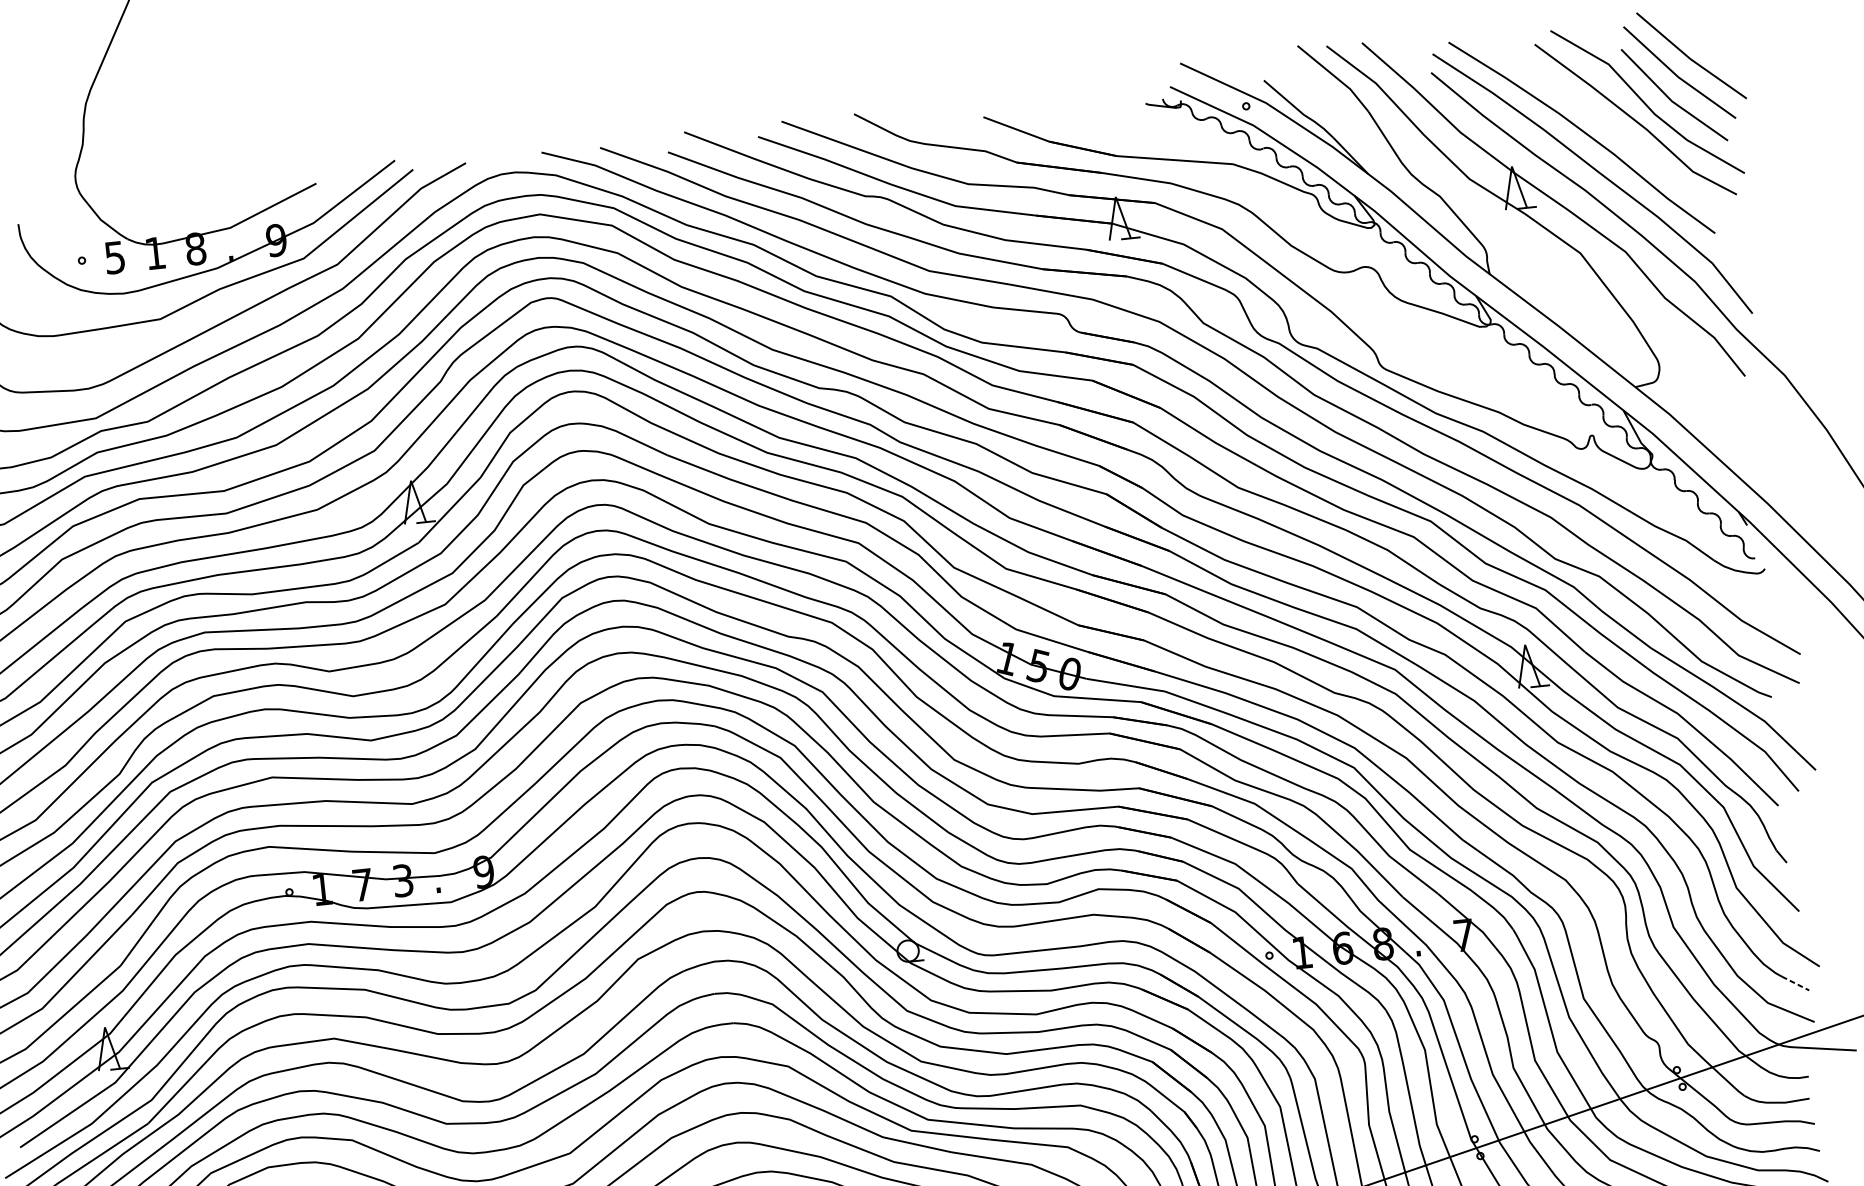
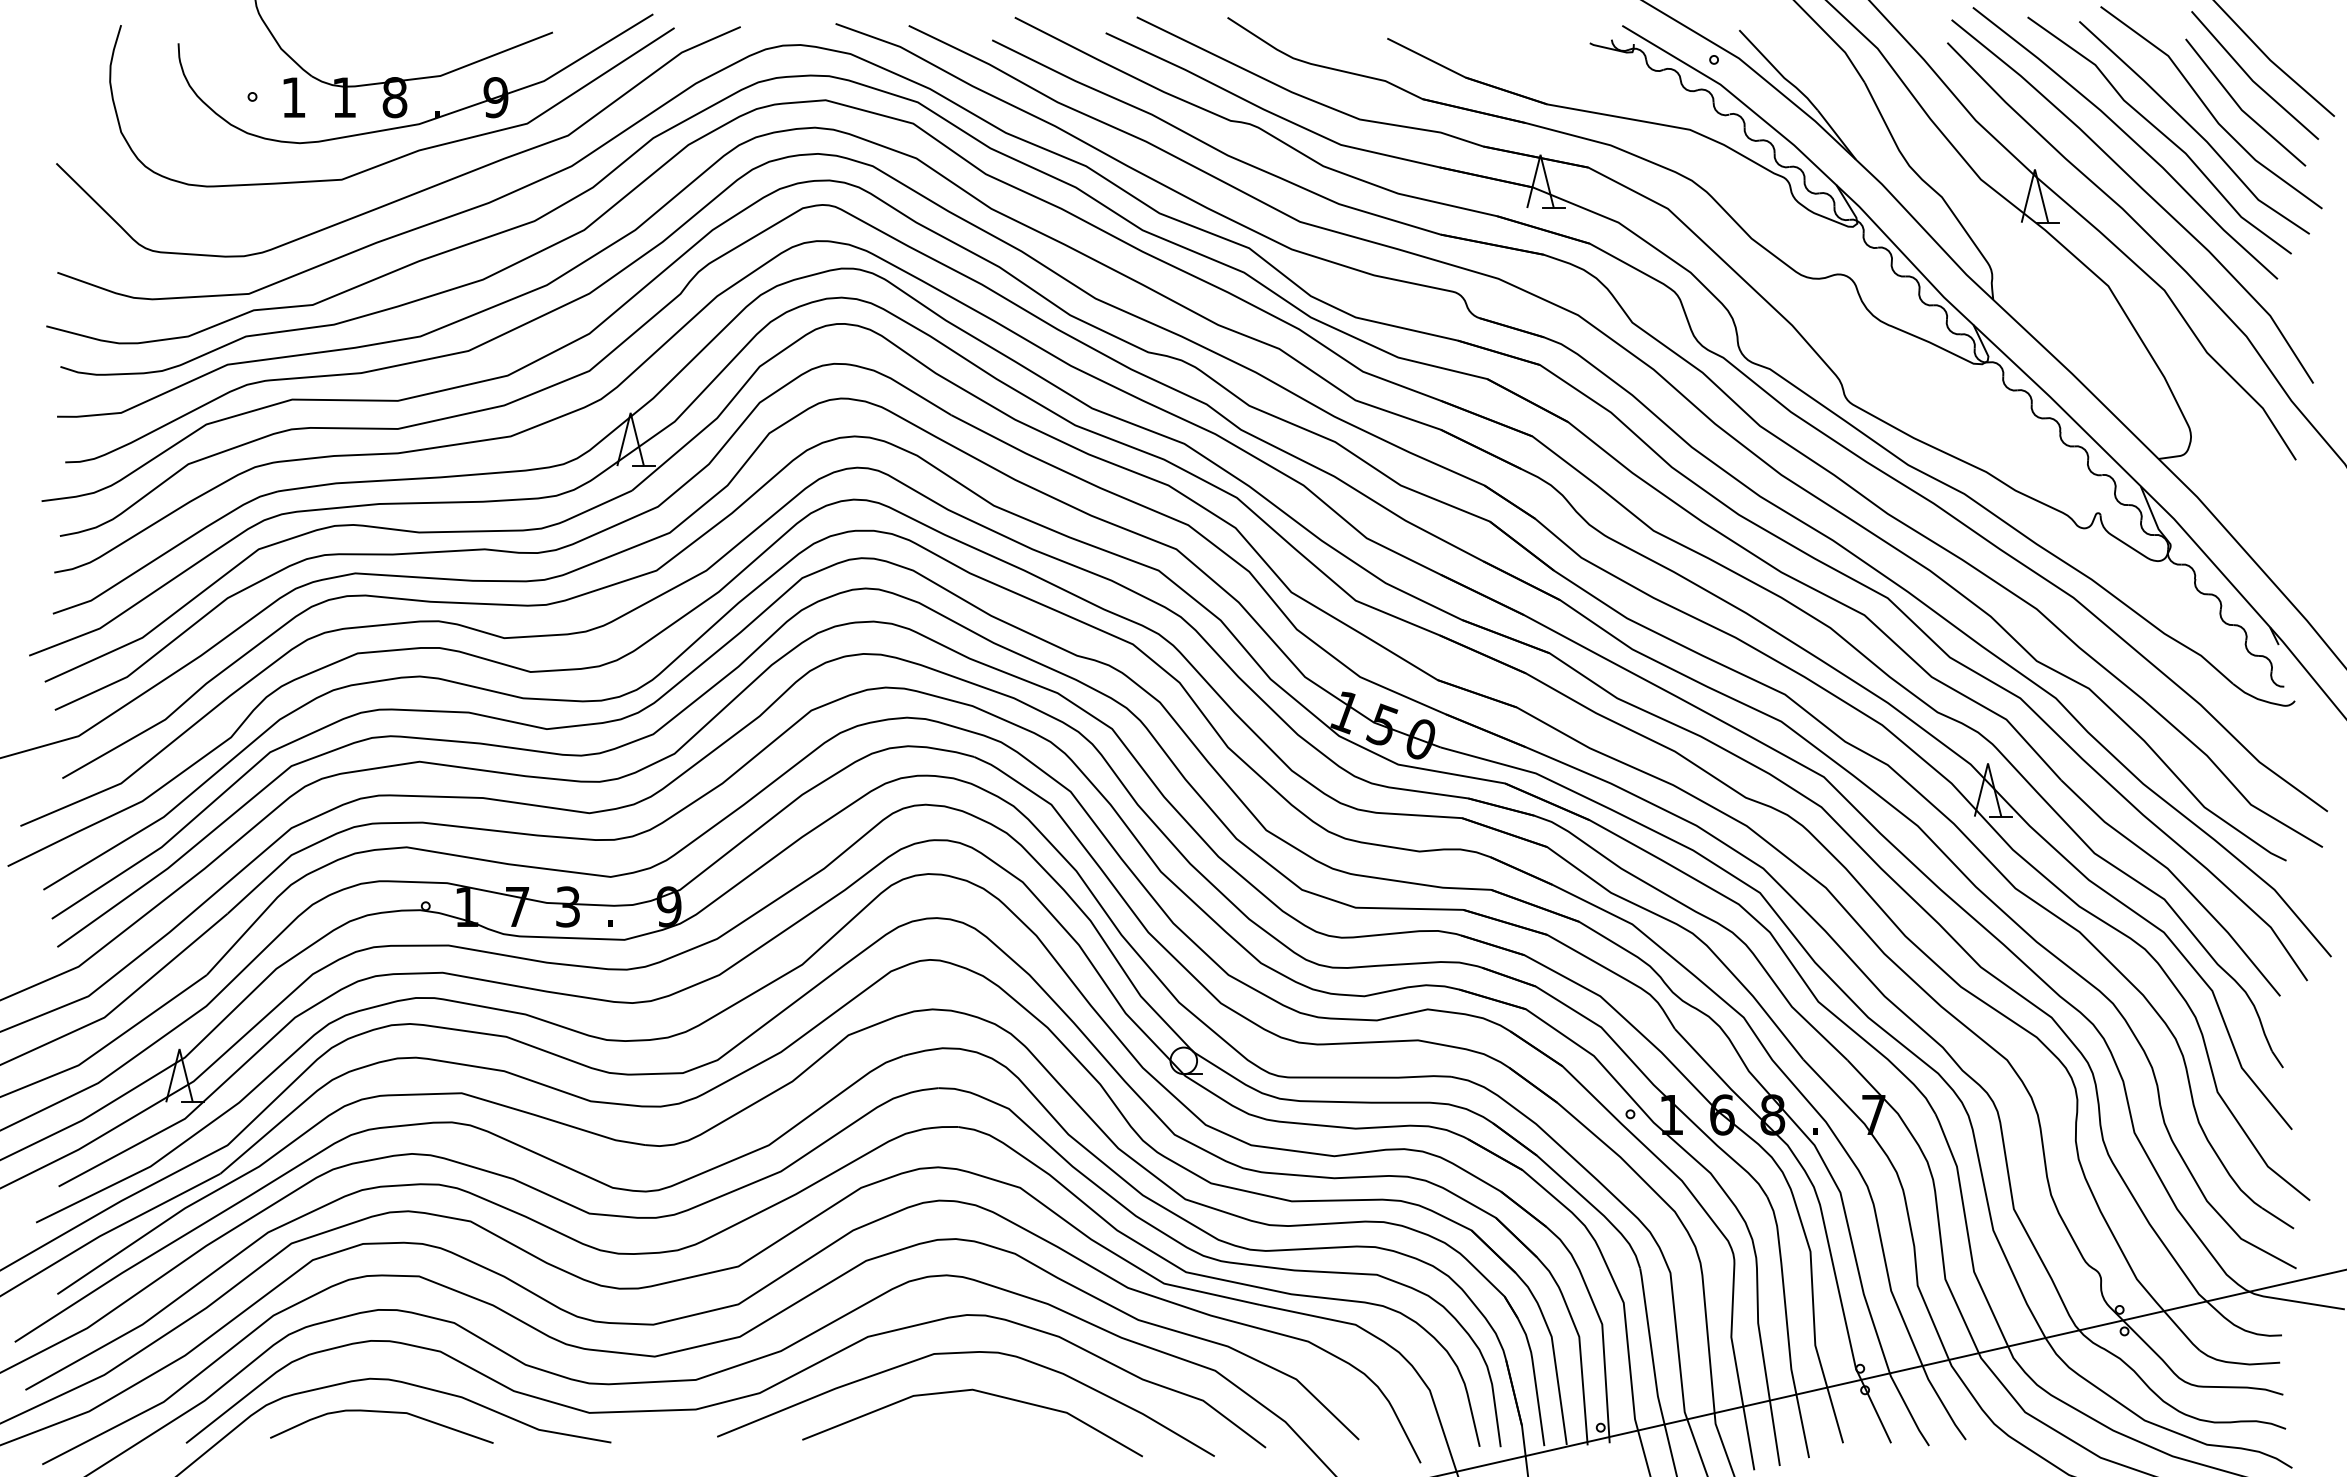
curve: (1609, 127) -> (2160, 133), added
text: (114, 257) -> (293, 97), 5 -> 1
line: (1795, 983) -> (2278, 1218), dashed -> solid

